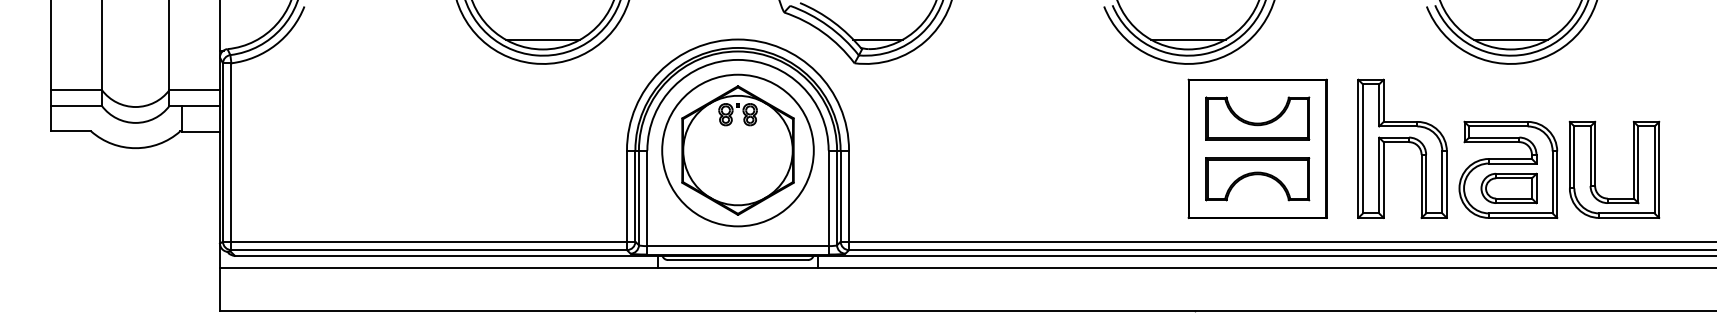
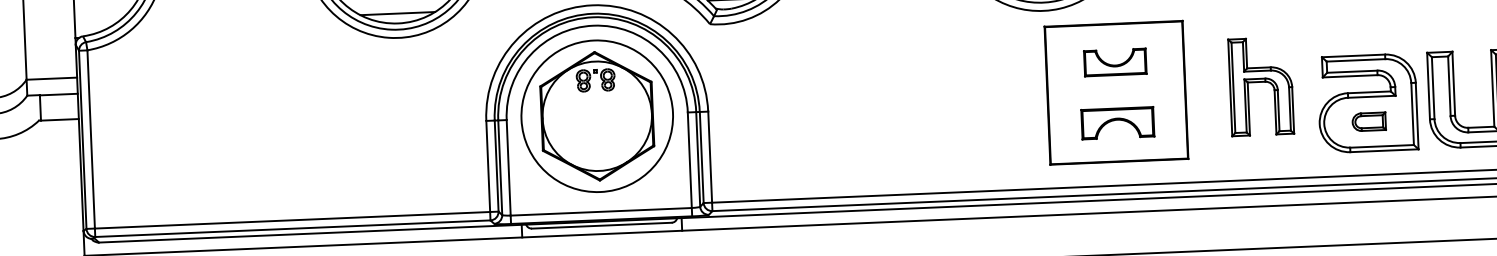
part: (1257, 118) -> (1114, 62), size x0.6
part: (1402, 148) -> (1261, 86), size x0.7
part: (1257, 179) -> (1117, 123), size x0.7
part: (1508, 188) -> (1368, 121), size x0.6

